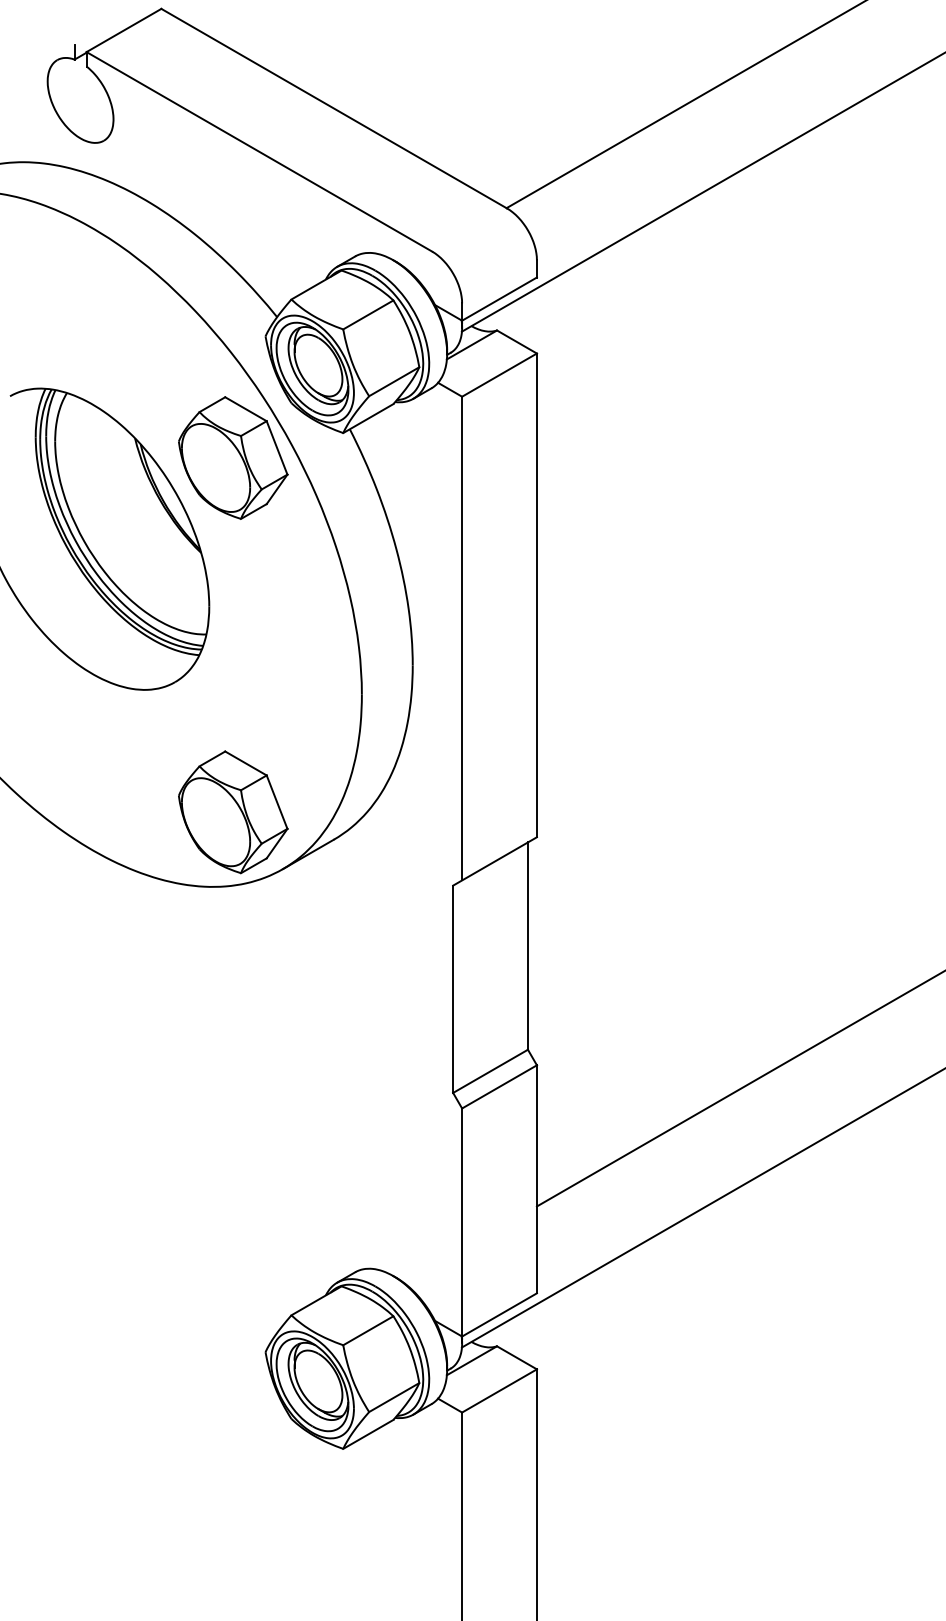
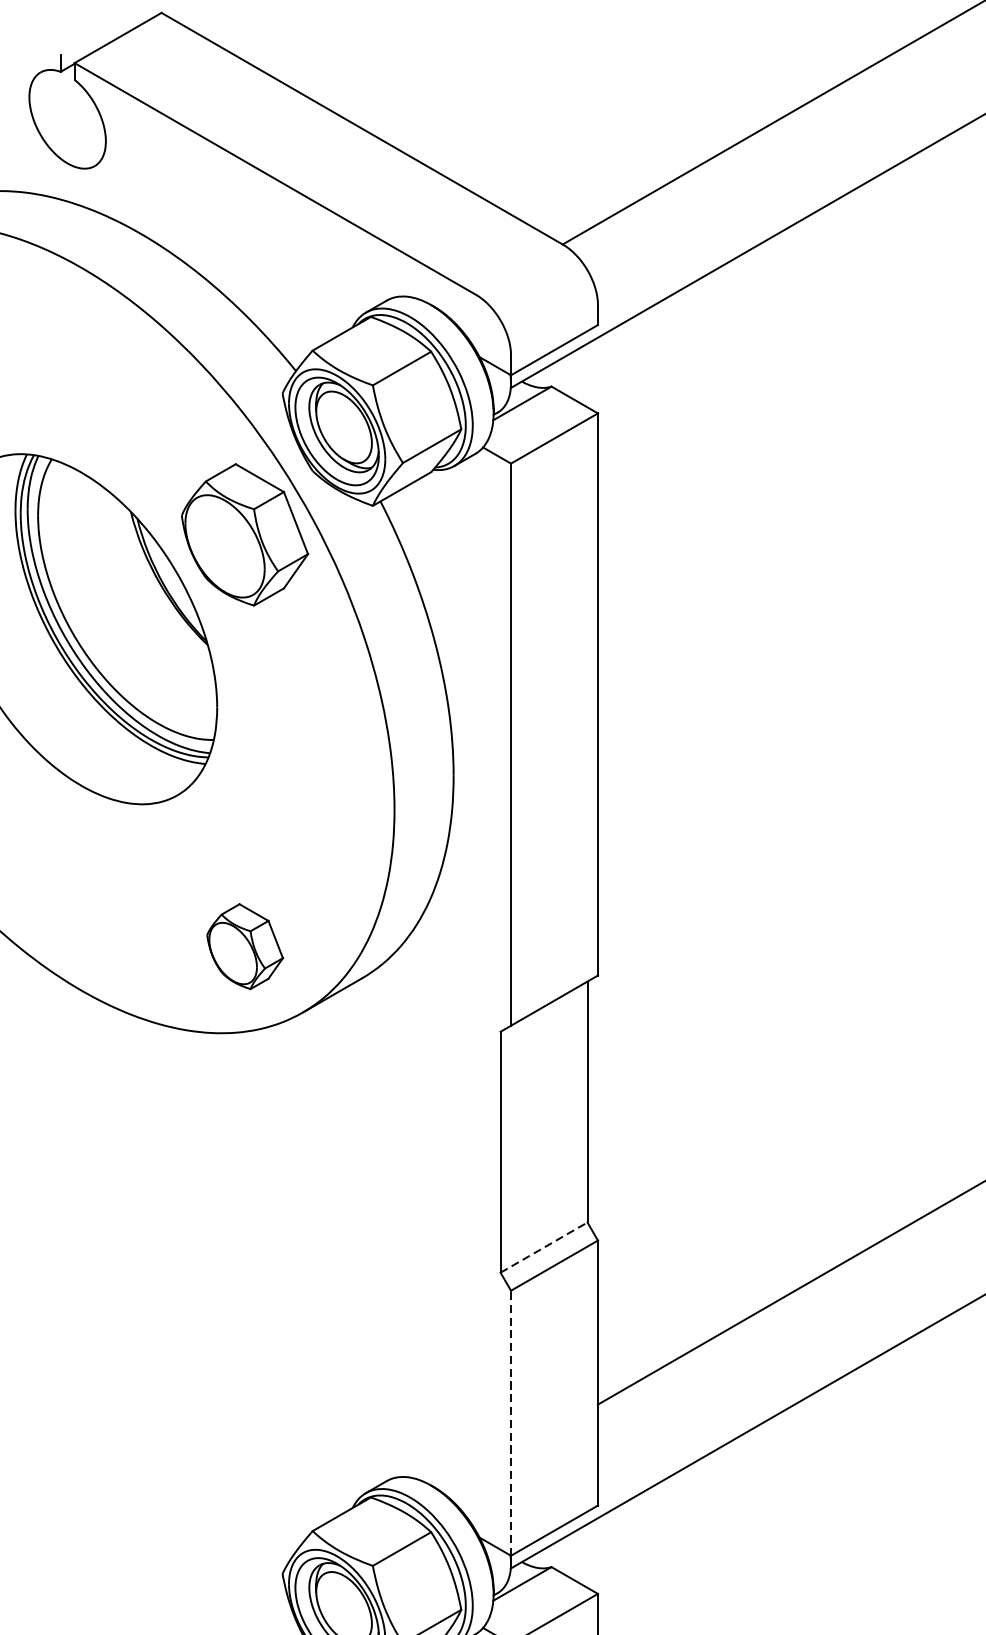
part: (233, 812) -> (245, 946), size x0.6
line: (490, 1071) -> (543, 1247), solid -> dashed
line: (462, 1222) -> (511, 1423), solid -> dashed

